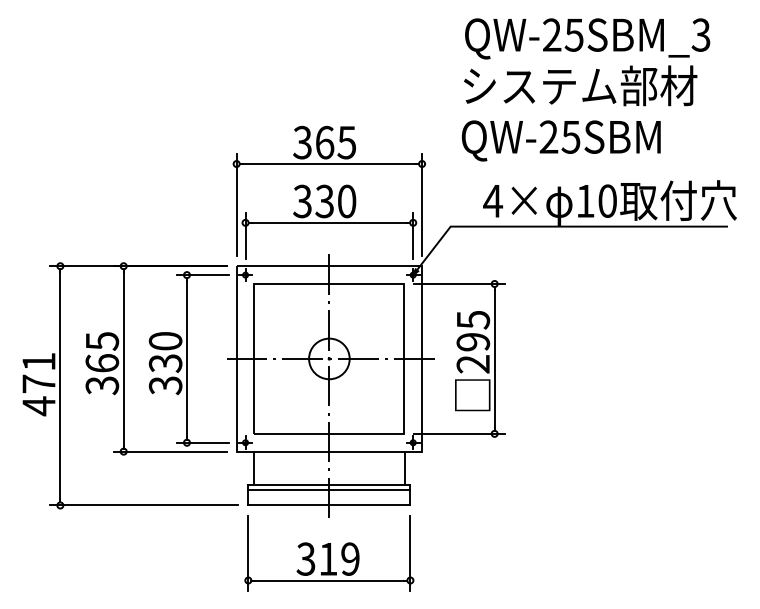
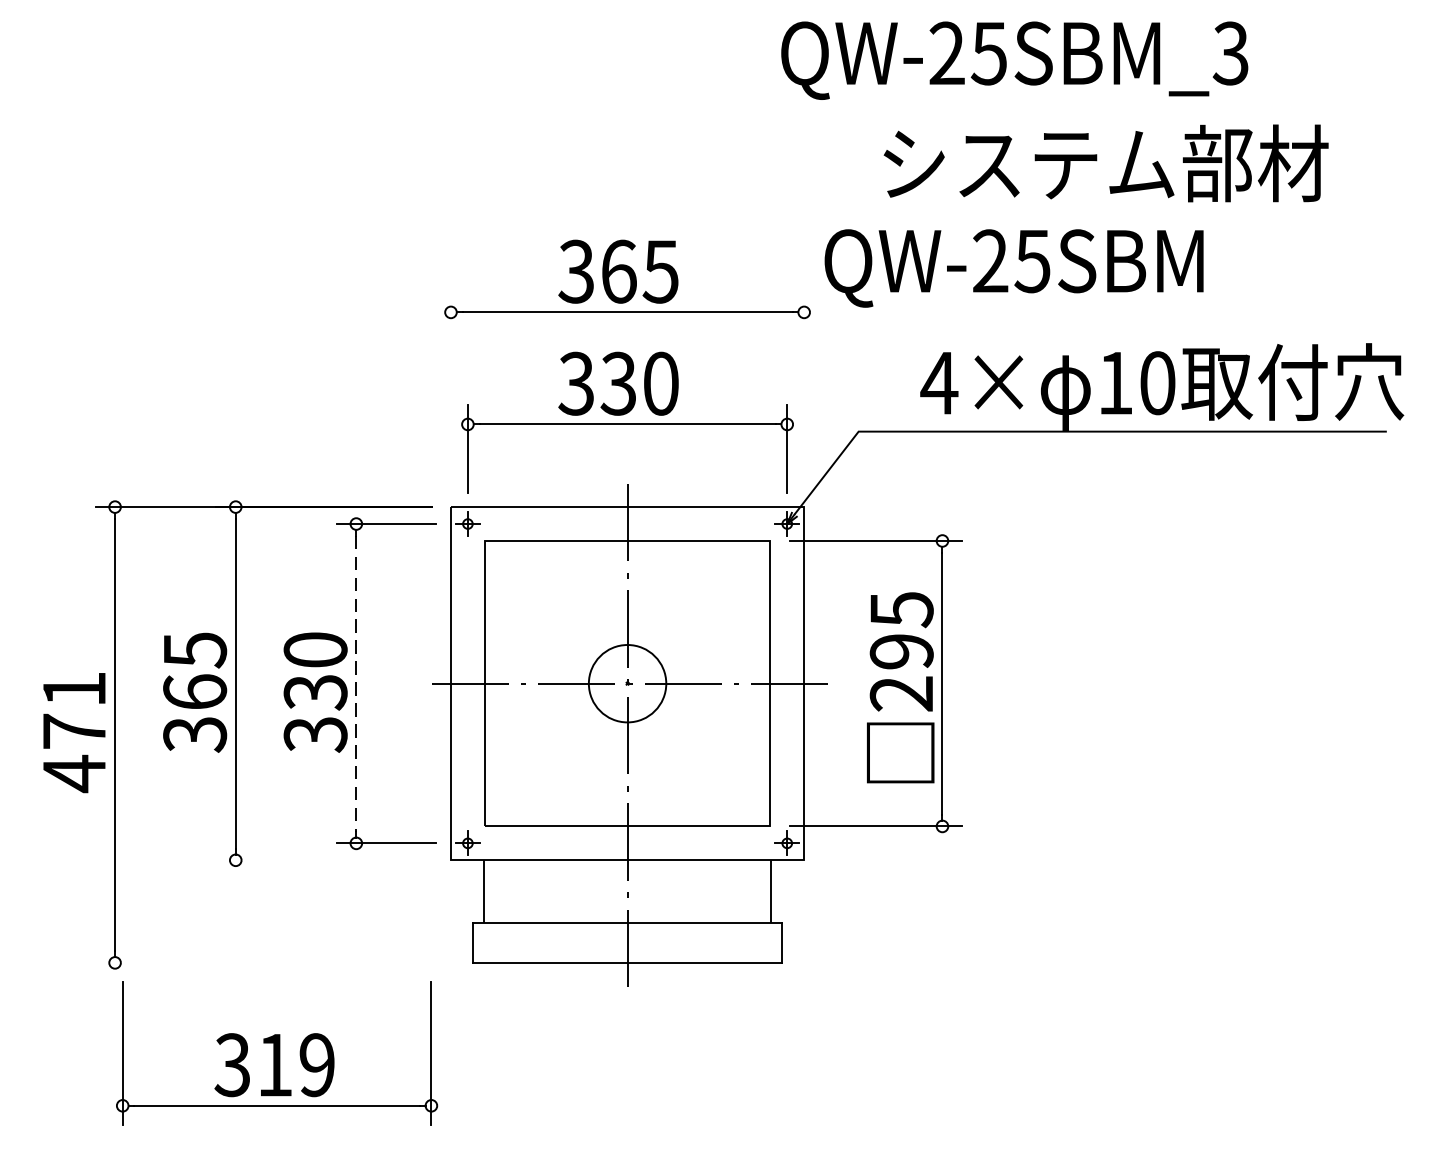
text: (587, 38) -> (1014, 59), moved
text: (560, 140) -> (1012, 267), moved
line: (236, 204) -> (450, 389), removed
line: (422, 204) -> (804, 389), removed
line: (187, 358) -> (357, 682), solid -> dashed
line: (169, 451) -> (322, 860), removed
line: (329, 489) -> (627, 932), removed
line: (144, 505) -> (275, 962), removed
part: (329, 553) -> (277, 1054), moved

